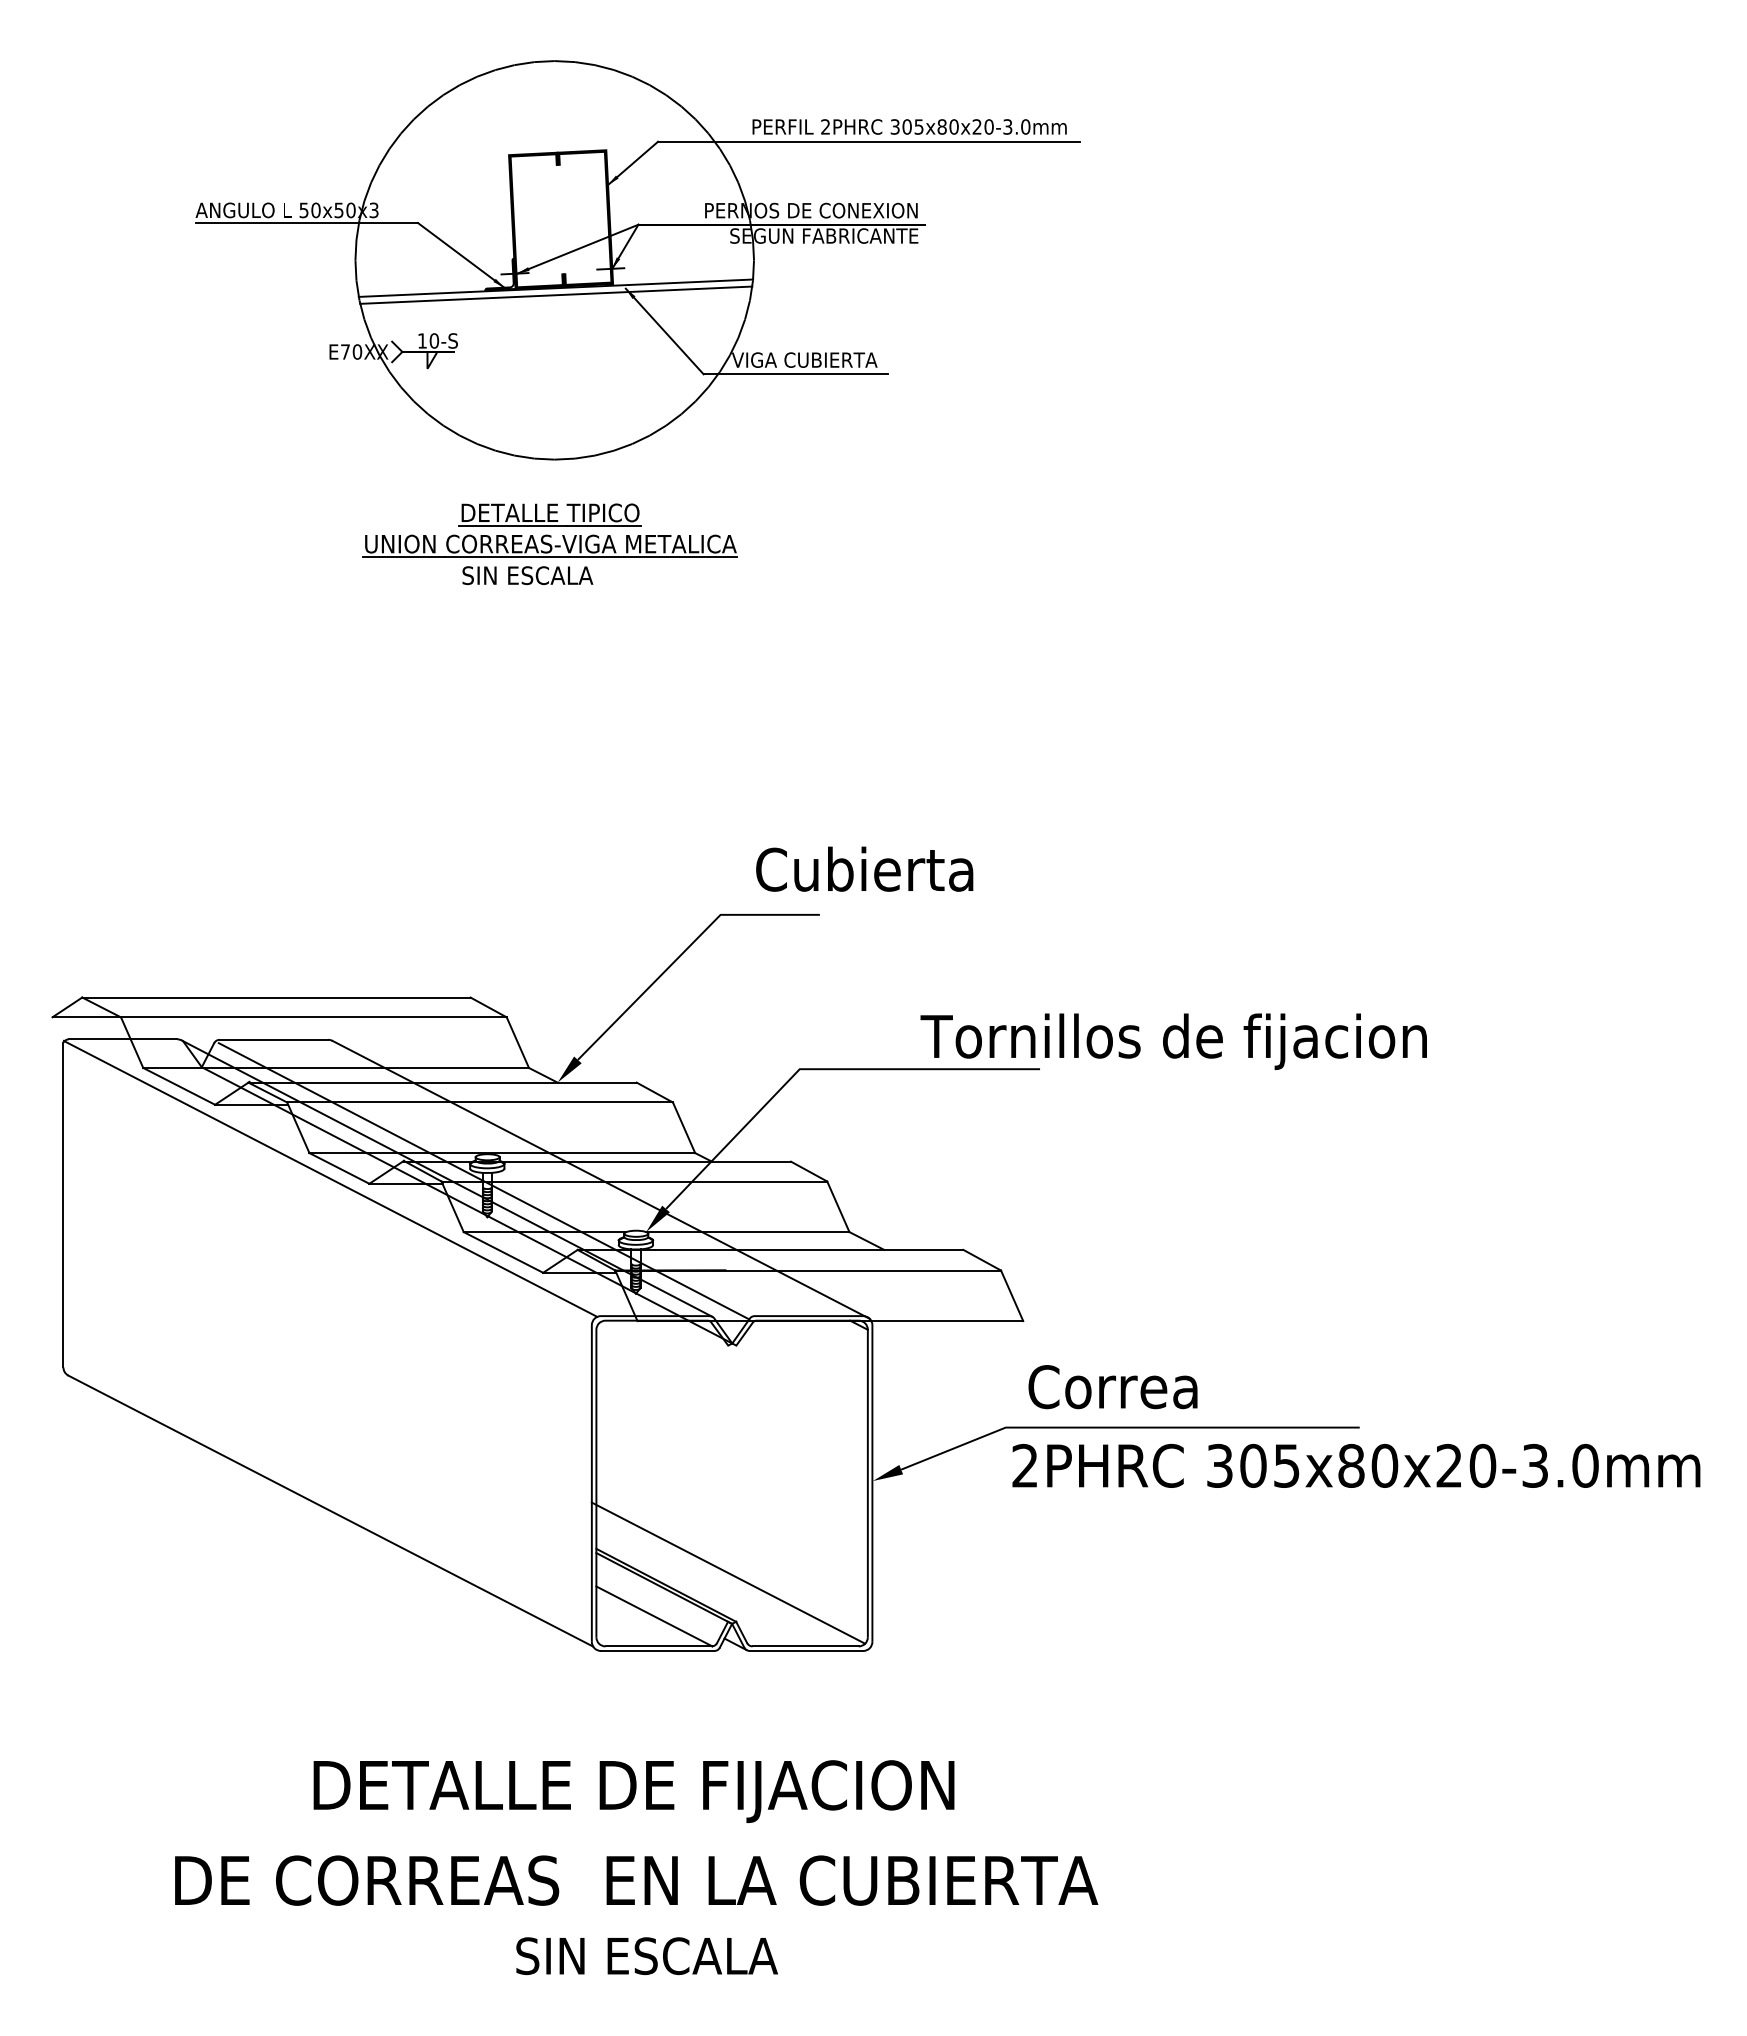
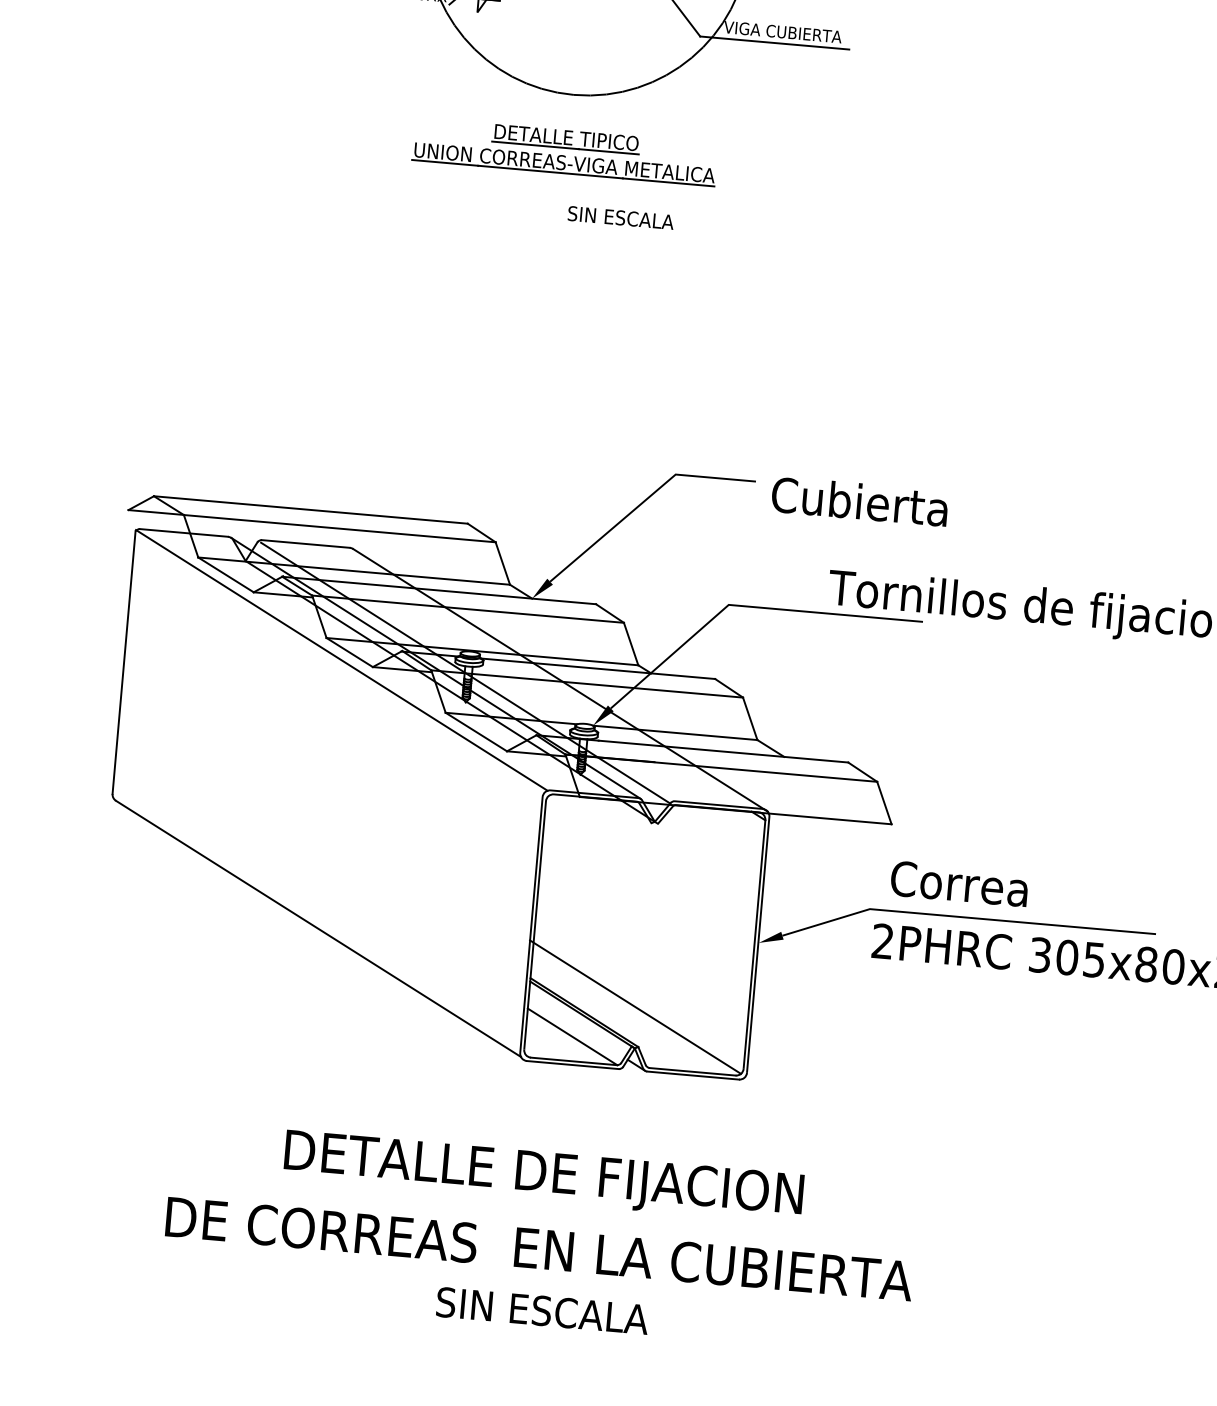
text: (527, 575) -> (620, 217), moved
text: (864, 868) -> (859, 500), moved

